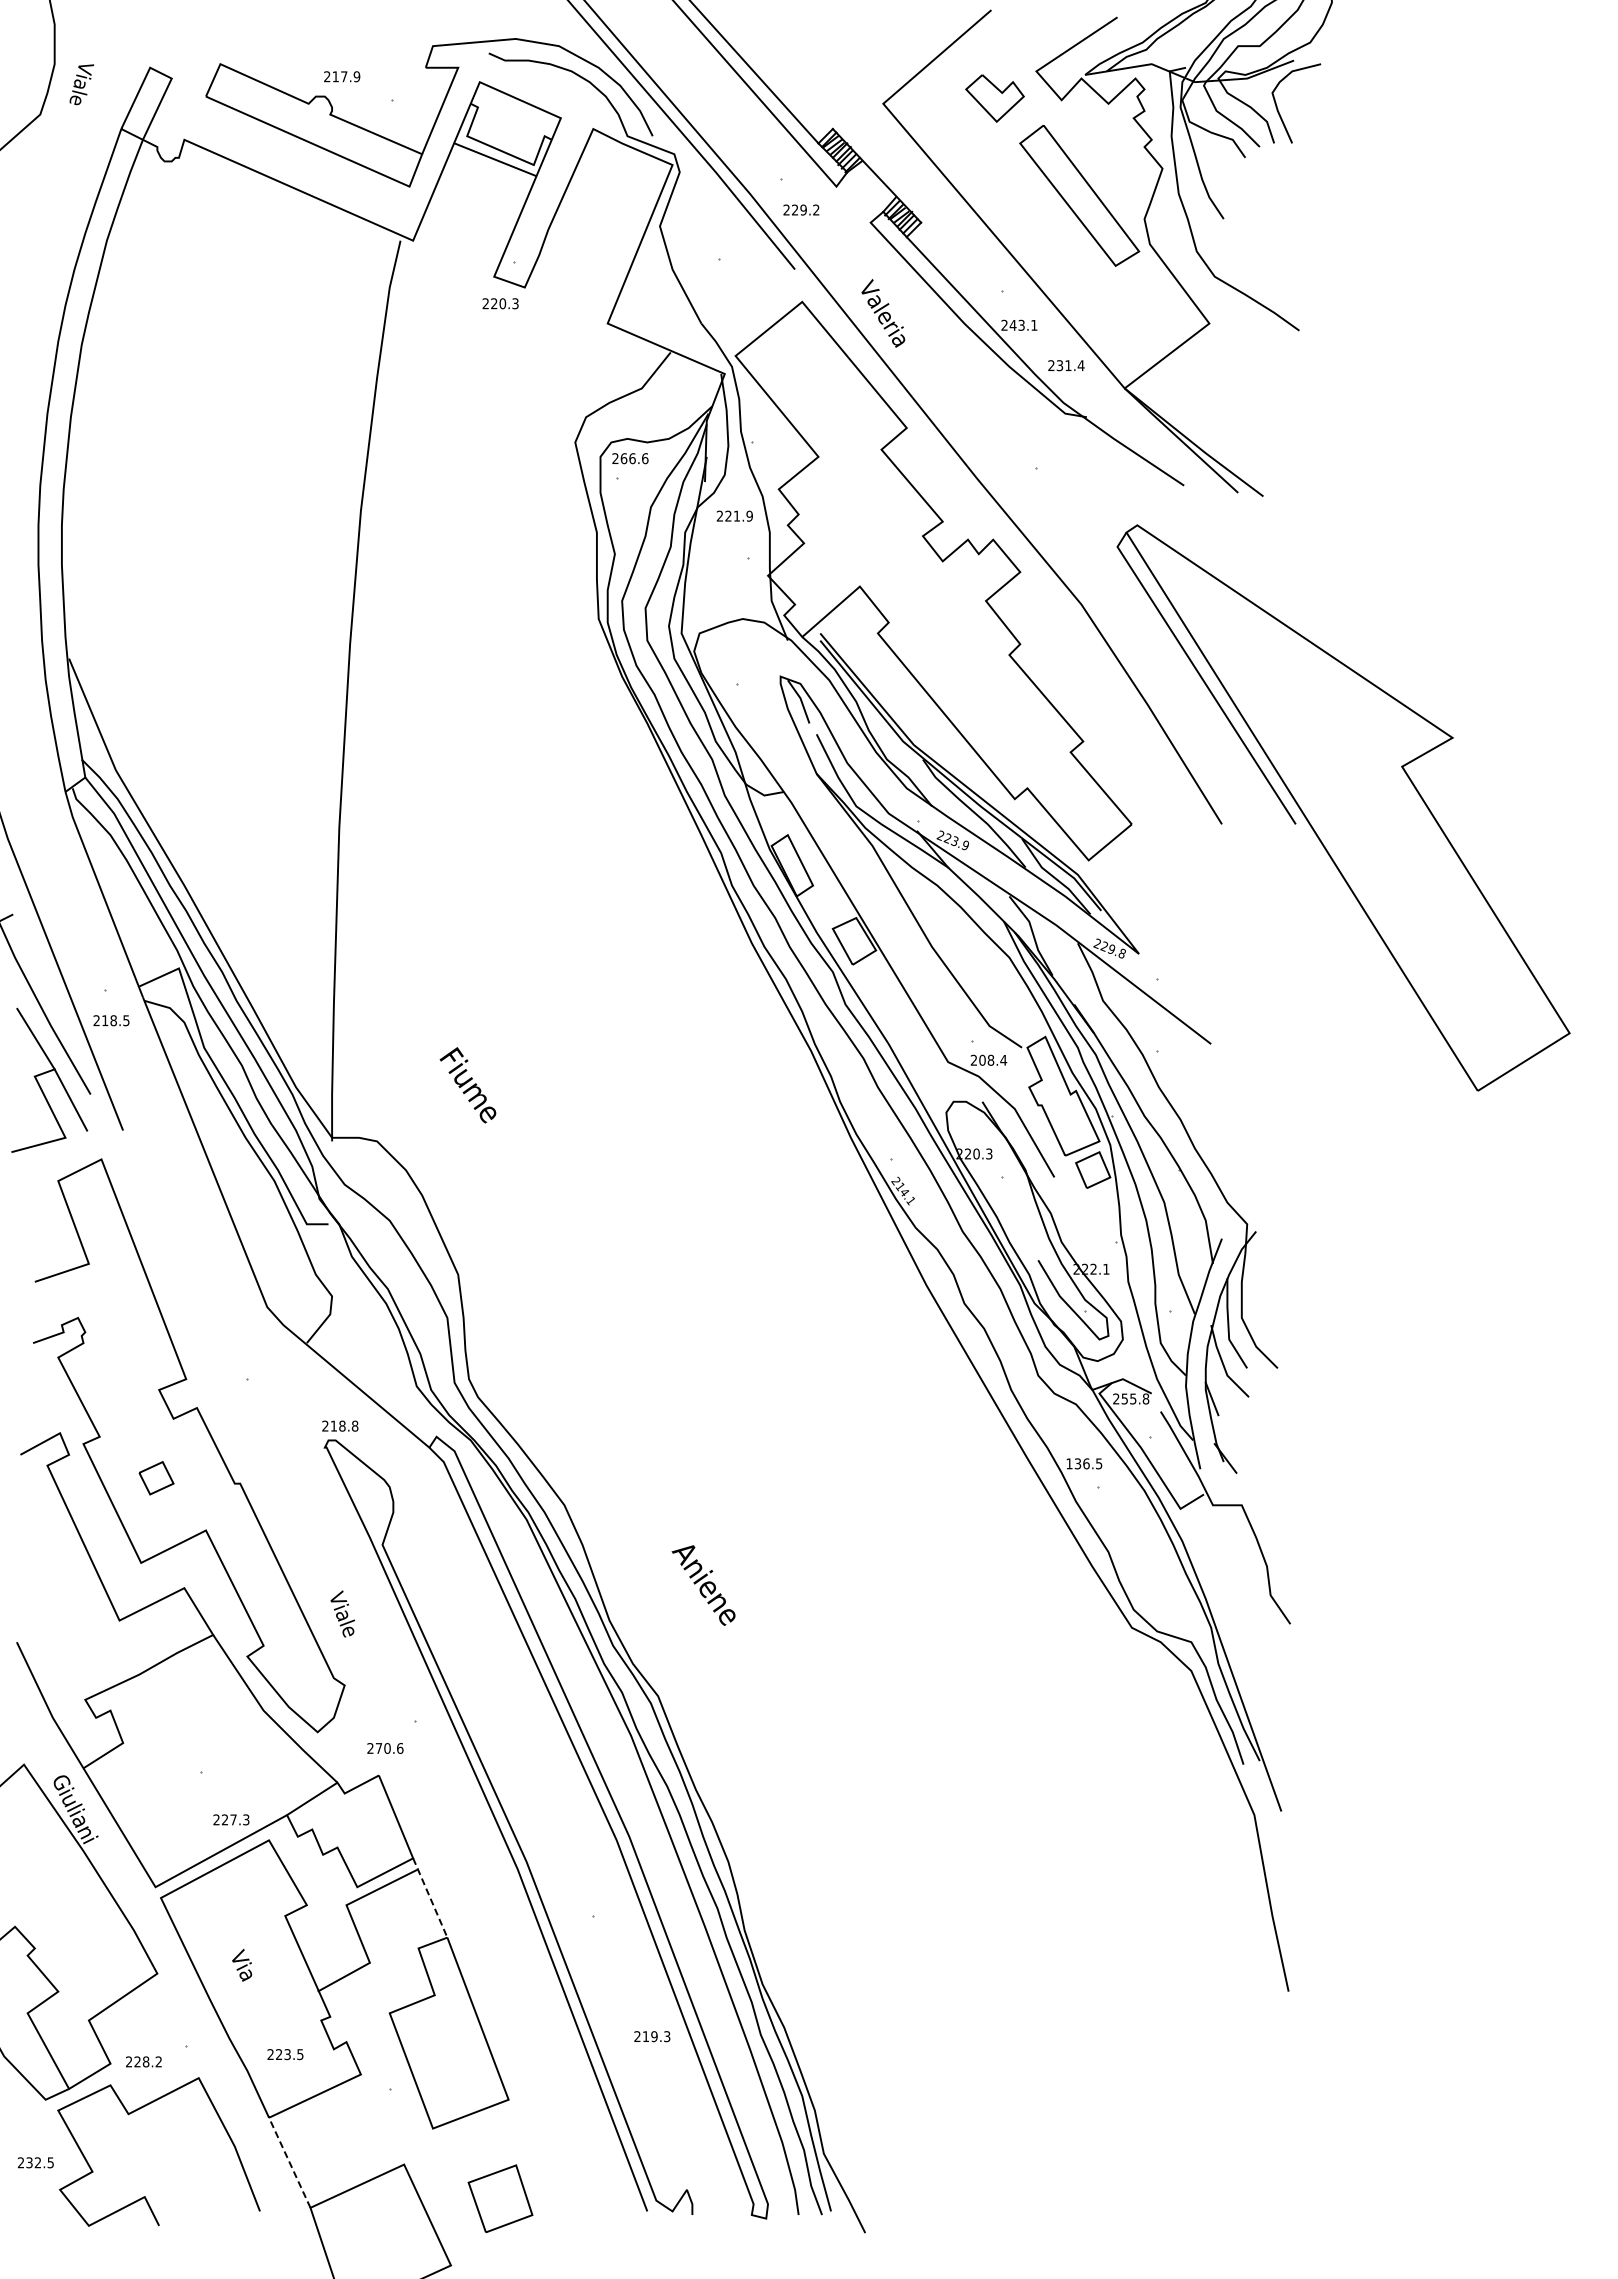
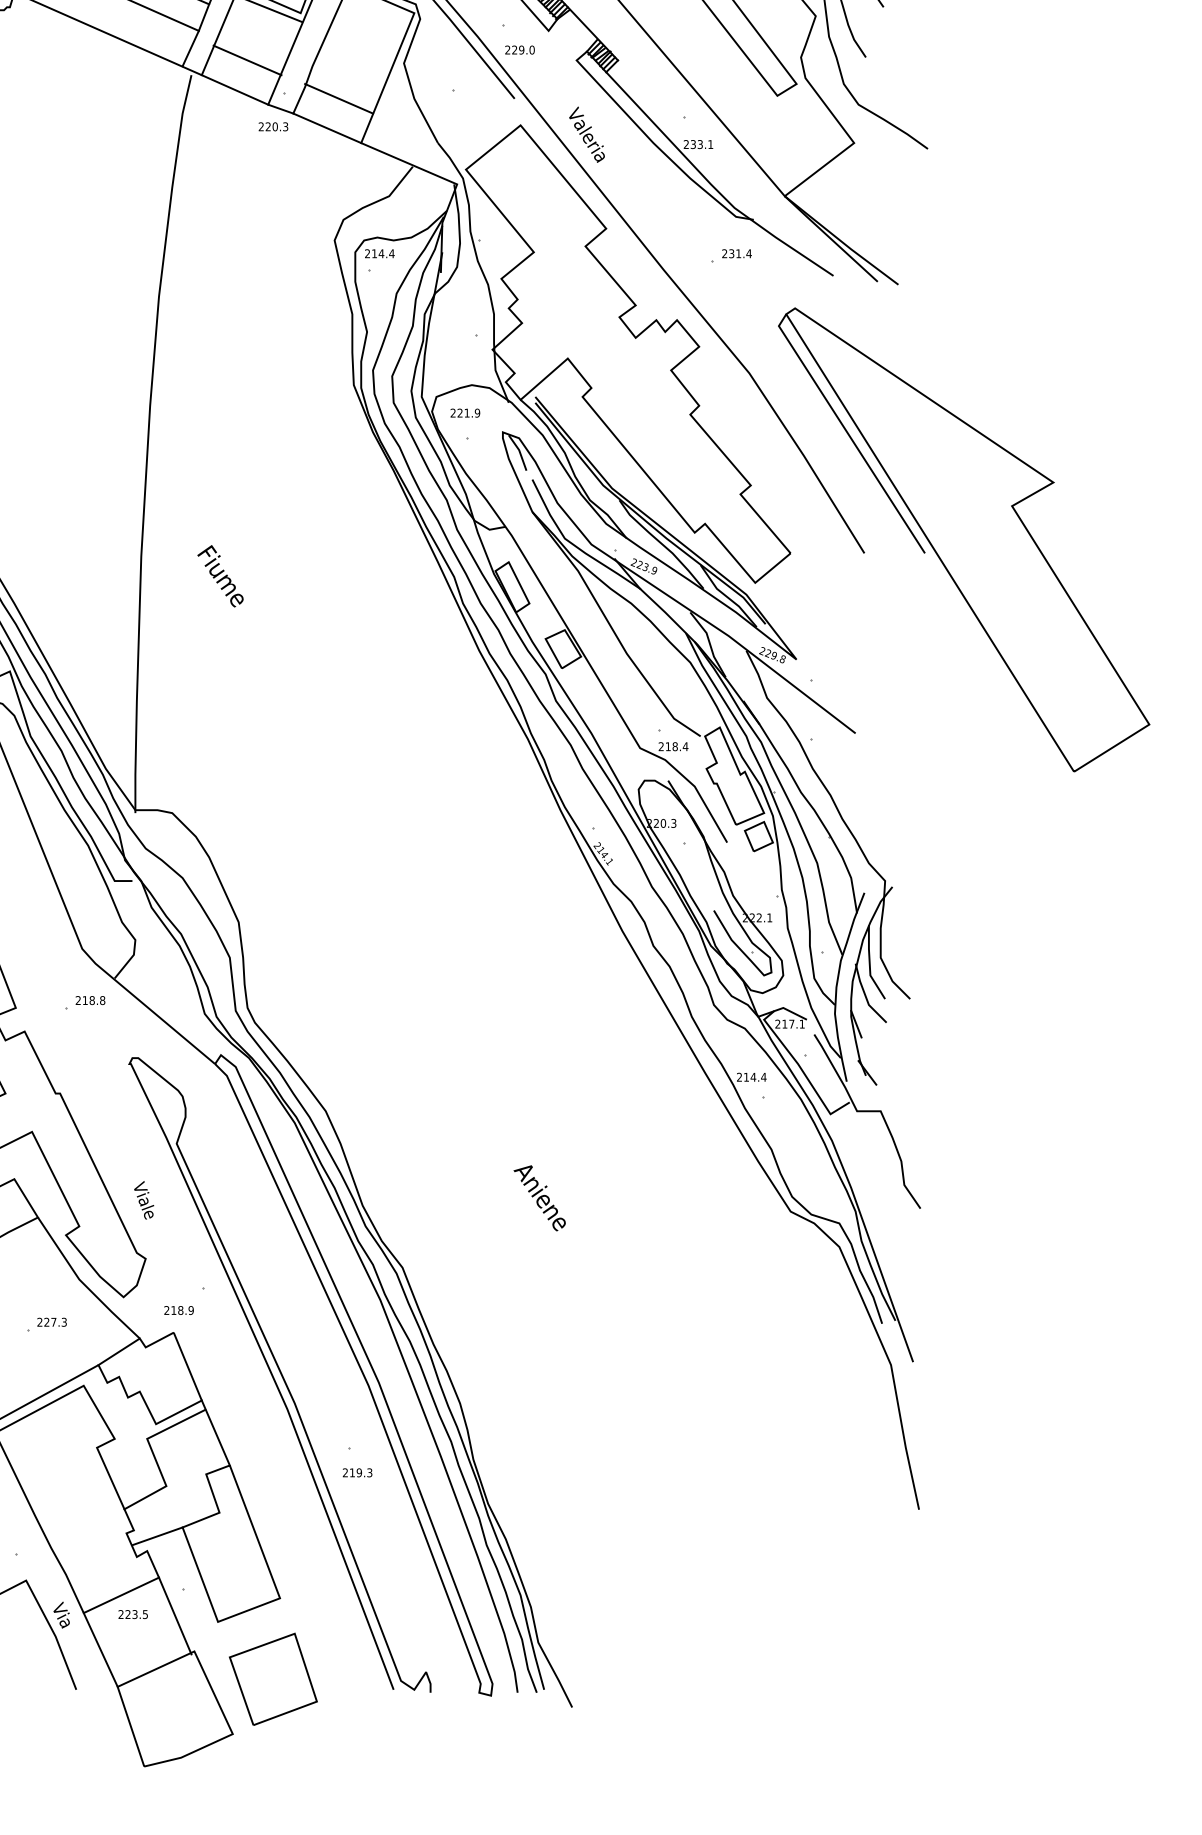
line: (399, 207) -> (190, 47), added
text: (816, 209) -> (532, 49), 229.2 -> 229.0
line: (468, 222) -> (247, 60), added
line: (453, 258) -> (234, 89), added
line: (580, 269) -> (338, 98), added
line: (565, 305) -> (326, 128), added
text: (1012, 324) -> (692, 143), 243.1 -> 233.1
text: (1066, 365) -> (737, 253), moved
text: (634, 458) -> (383, 253), 266.6 -> 214.4
text: (734, 515) -> (465, 412), moved
text: (982, 1059) -> (668, 746), 208.4 -> 218.4
text: (467, 1085) -> (220, 576), moved
text: (1135, 1398) -> (793, 1023), 255.8 -> 217.1
text: (340, 1425) -> (90, 1000), moved
text: (1084, 1463) -> (751, 1077), 136.5 -> 214.4
text: (703, 1585) -> (539, 1198), moved
text: (389, 1748) -> (182, 1310), 270.6 -> 218.9
text: (231, 1819) -> (52, 1321), moved
line: (430, 1898) -> (216, 1433), dashed -> solid
text: (242, 1964) -> (61, 1614), moved
line: (358, 2023) -> (157, 1535), added
text: (652, 2036) -> (357, 1472), moved
text: (285, 2054) -> (133, 1614), moved
line: (380, 2121) -> (175, 1616), added
line: (289, 2162) -> (100, 1649), dashed -> solid
part: (500, 2198) -> (273, 1679), size x1.67

